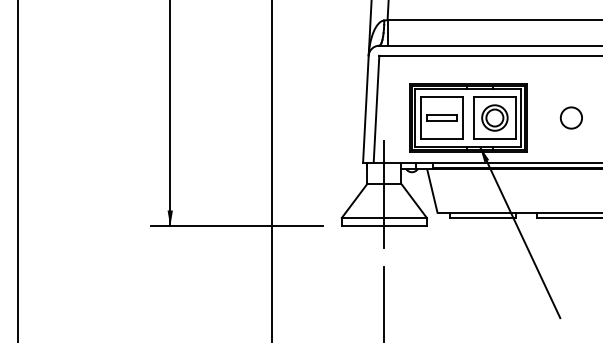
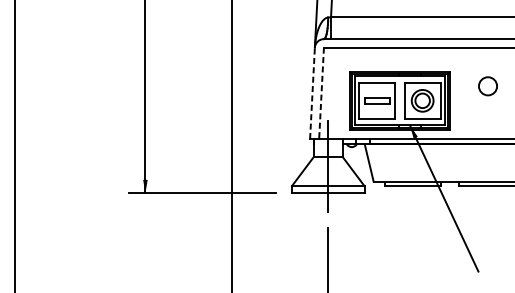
line: (365, 109) -> (312, 93), solid -> dashed
line: (376, 109) -> (321, 93), solid -> dashed
circle: (571, 117) -> (488, 85), moved

